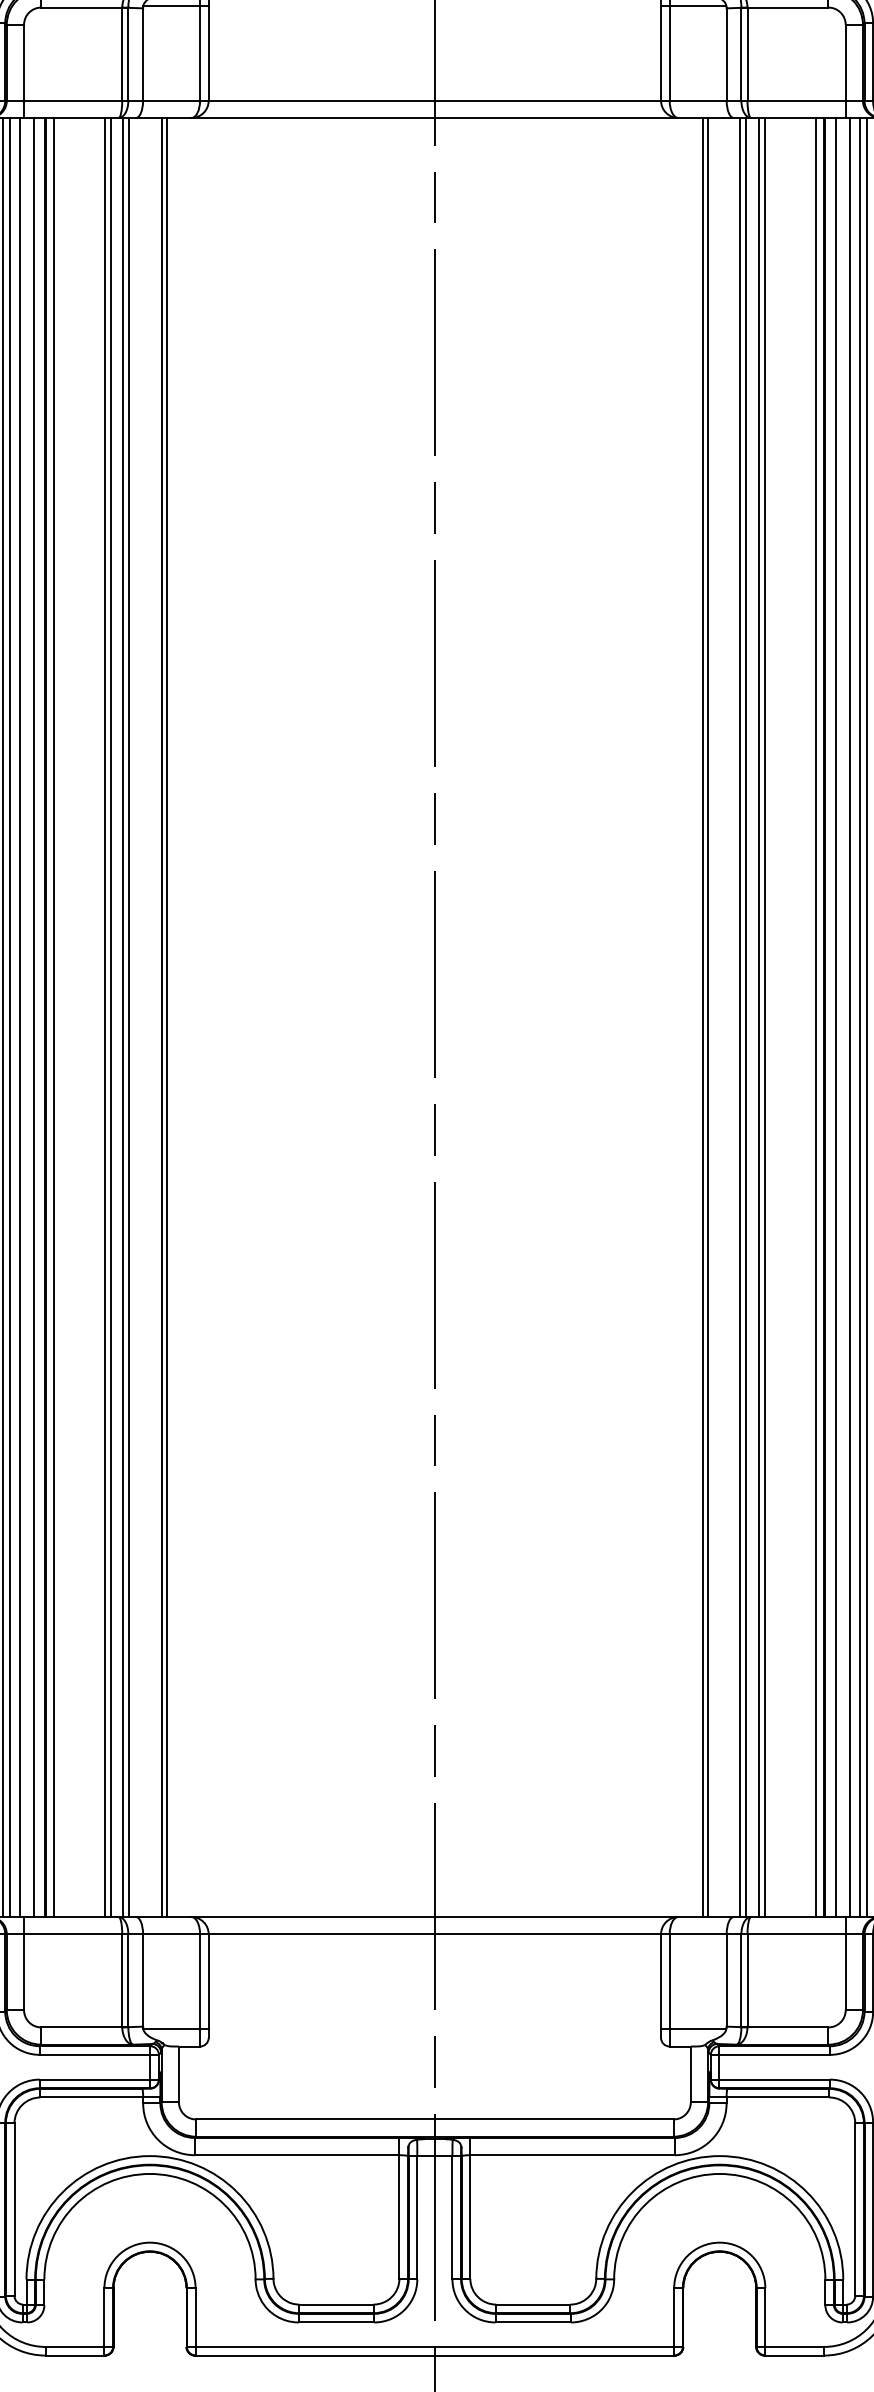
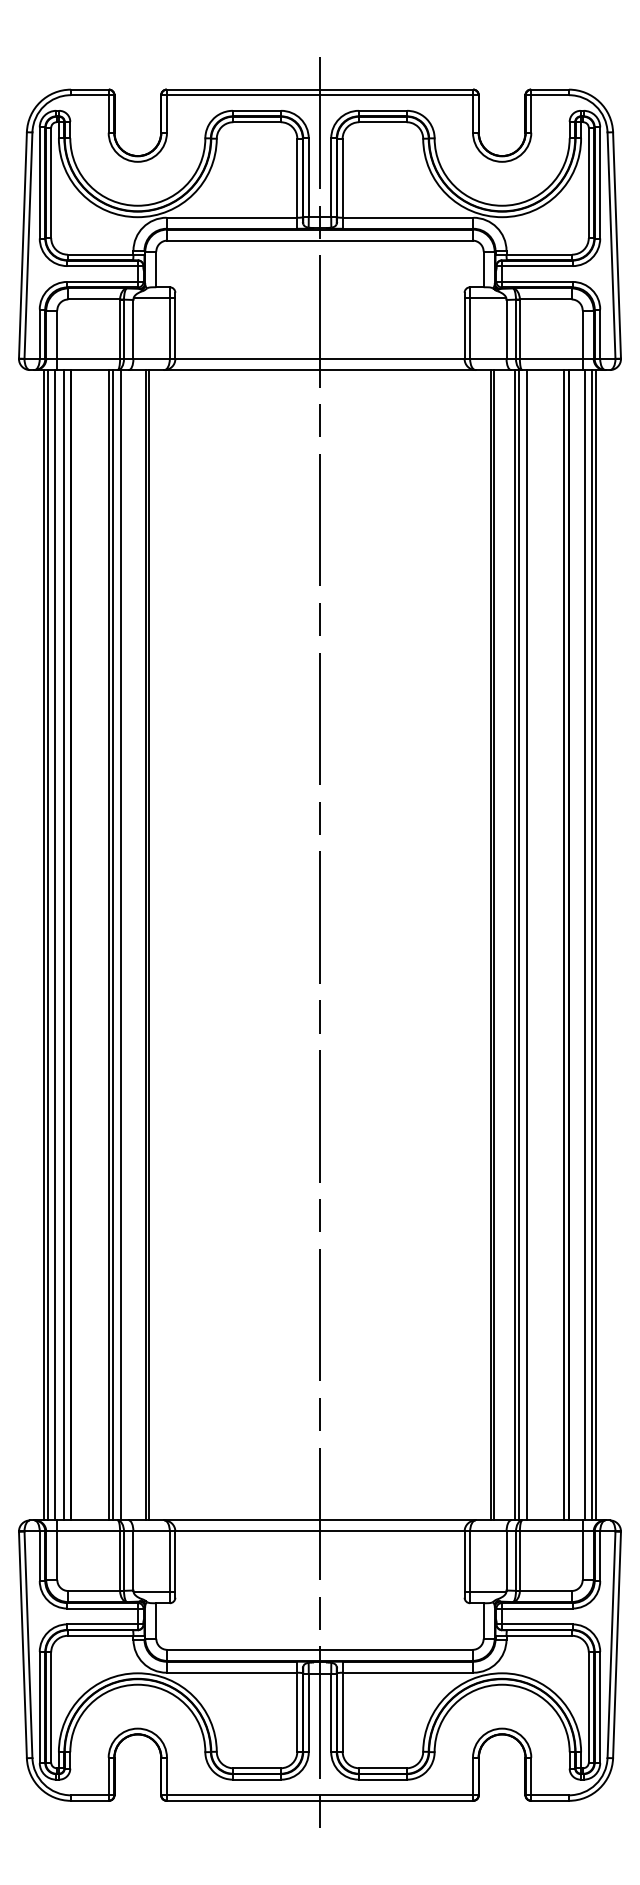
line: (54, 1017) -> (76, 945), removed
line: (129, 1017) -> (124, 945), removed
line: (764, 1017) -> (530, 945), removed
line: (836, 1017) -> (576, 945), removed

